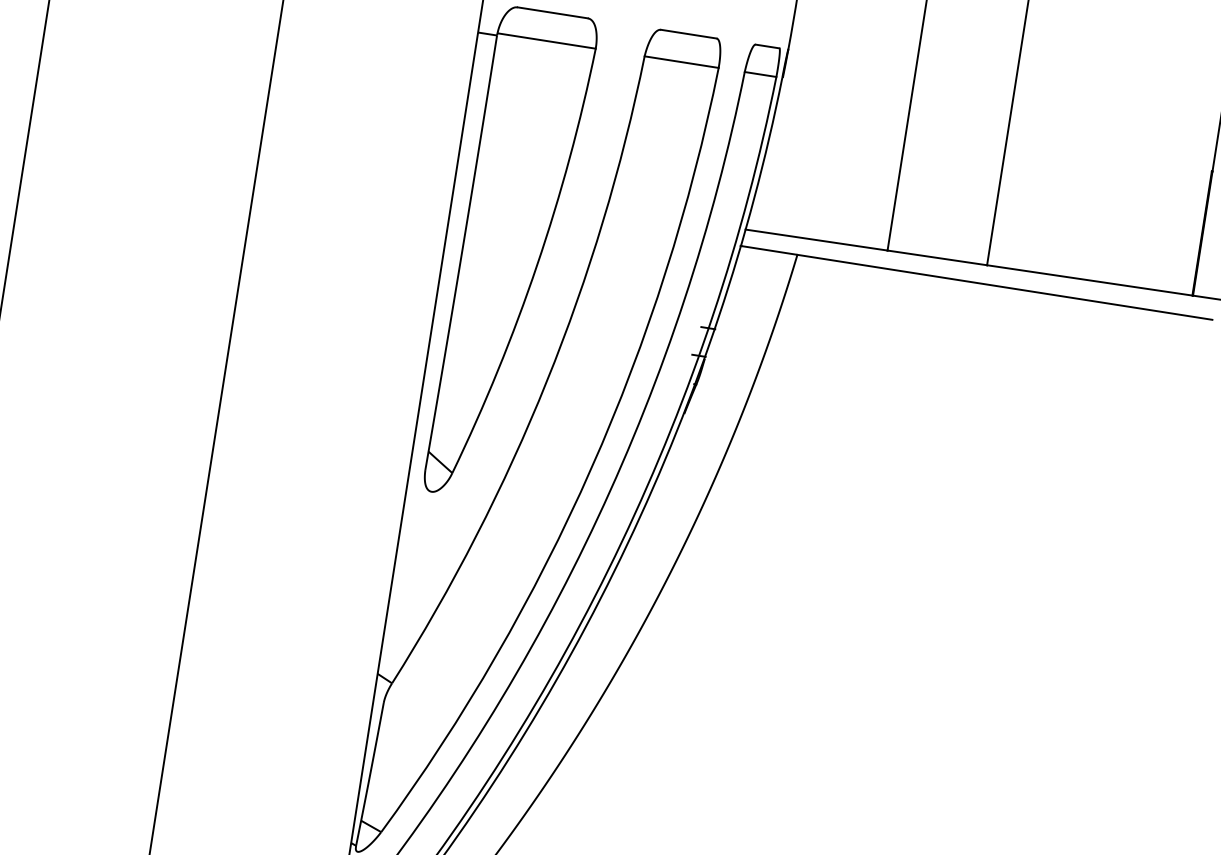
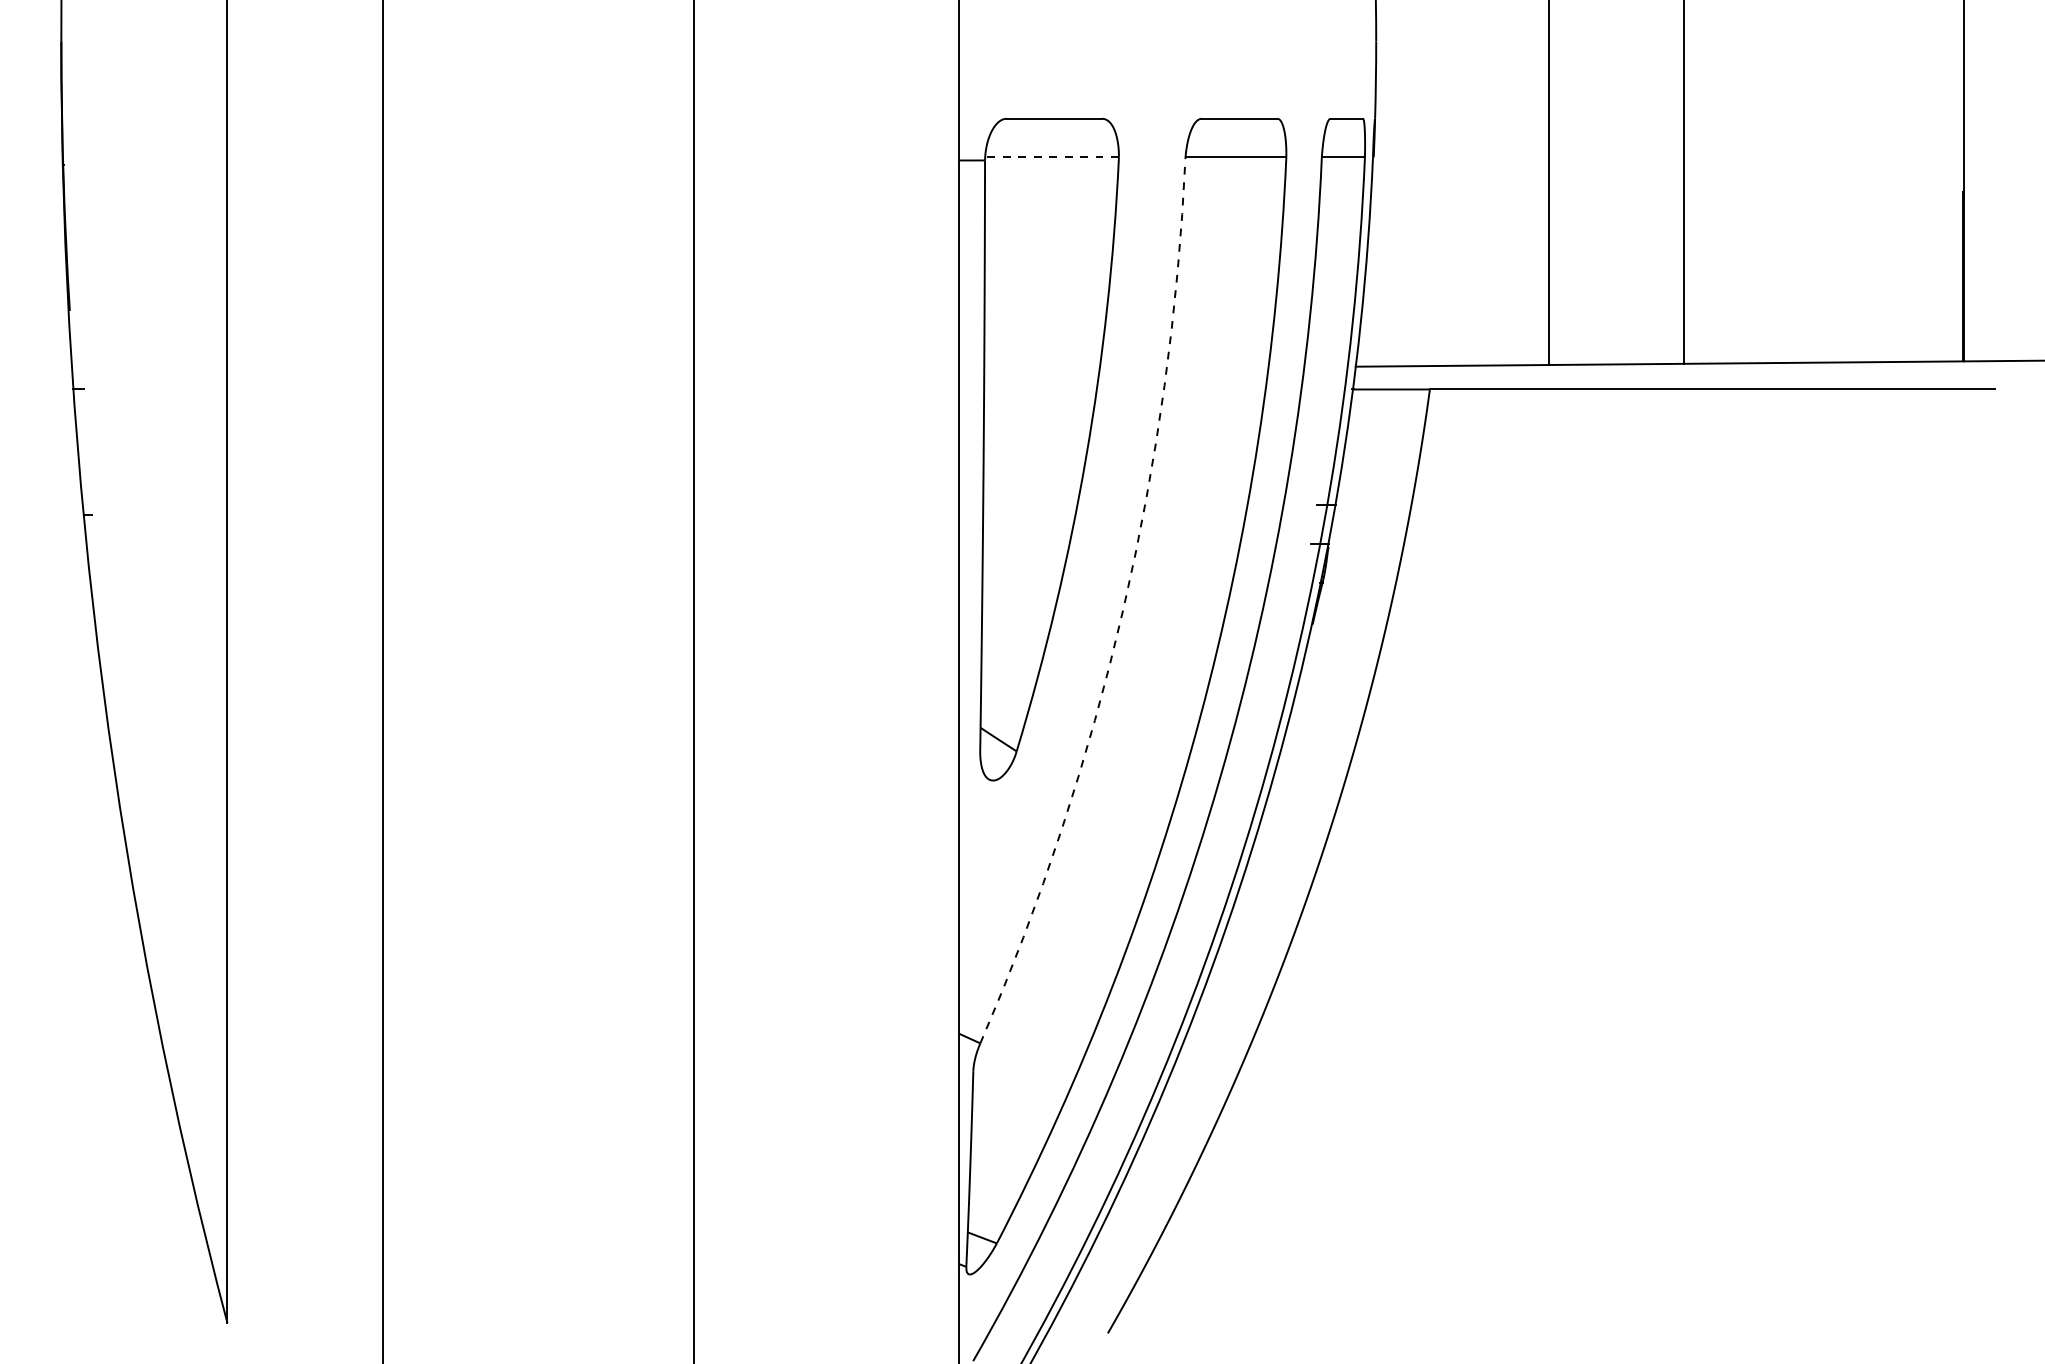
line: (546, 41) -> (1052, 157), solid -> dashed
arc: (547, 381) -> (1123, 609), solid -> dashed

